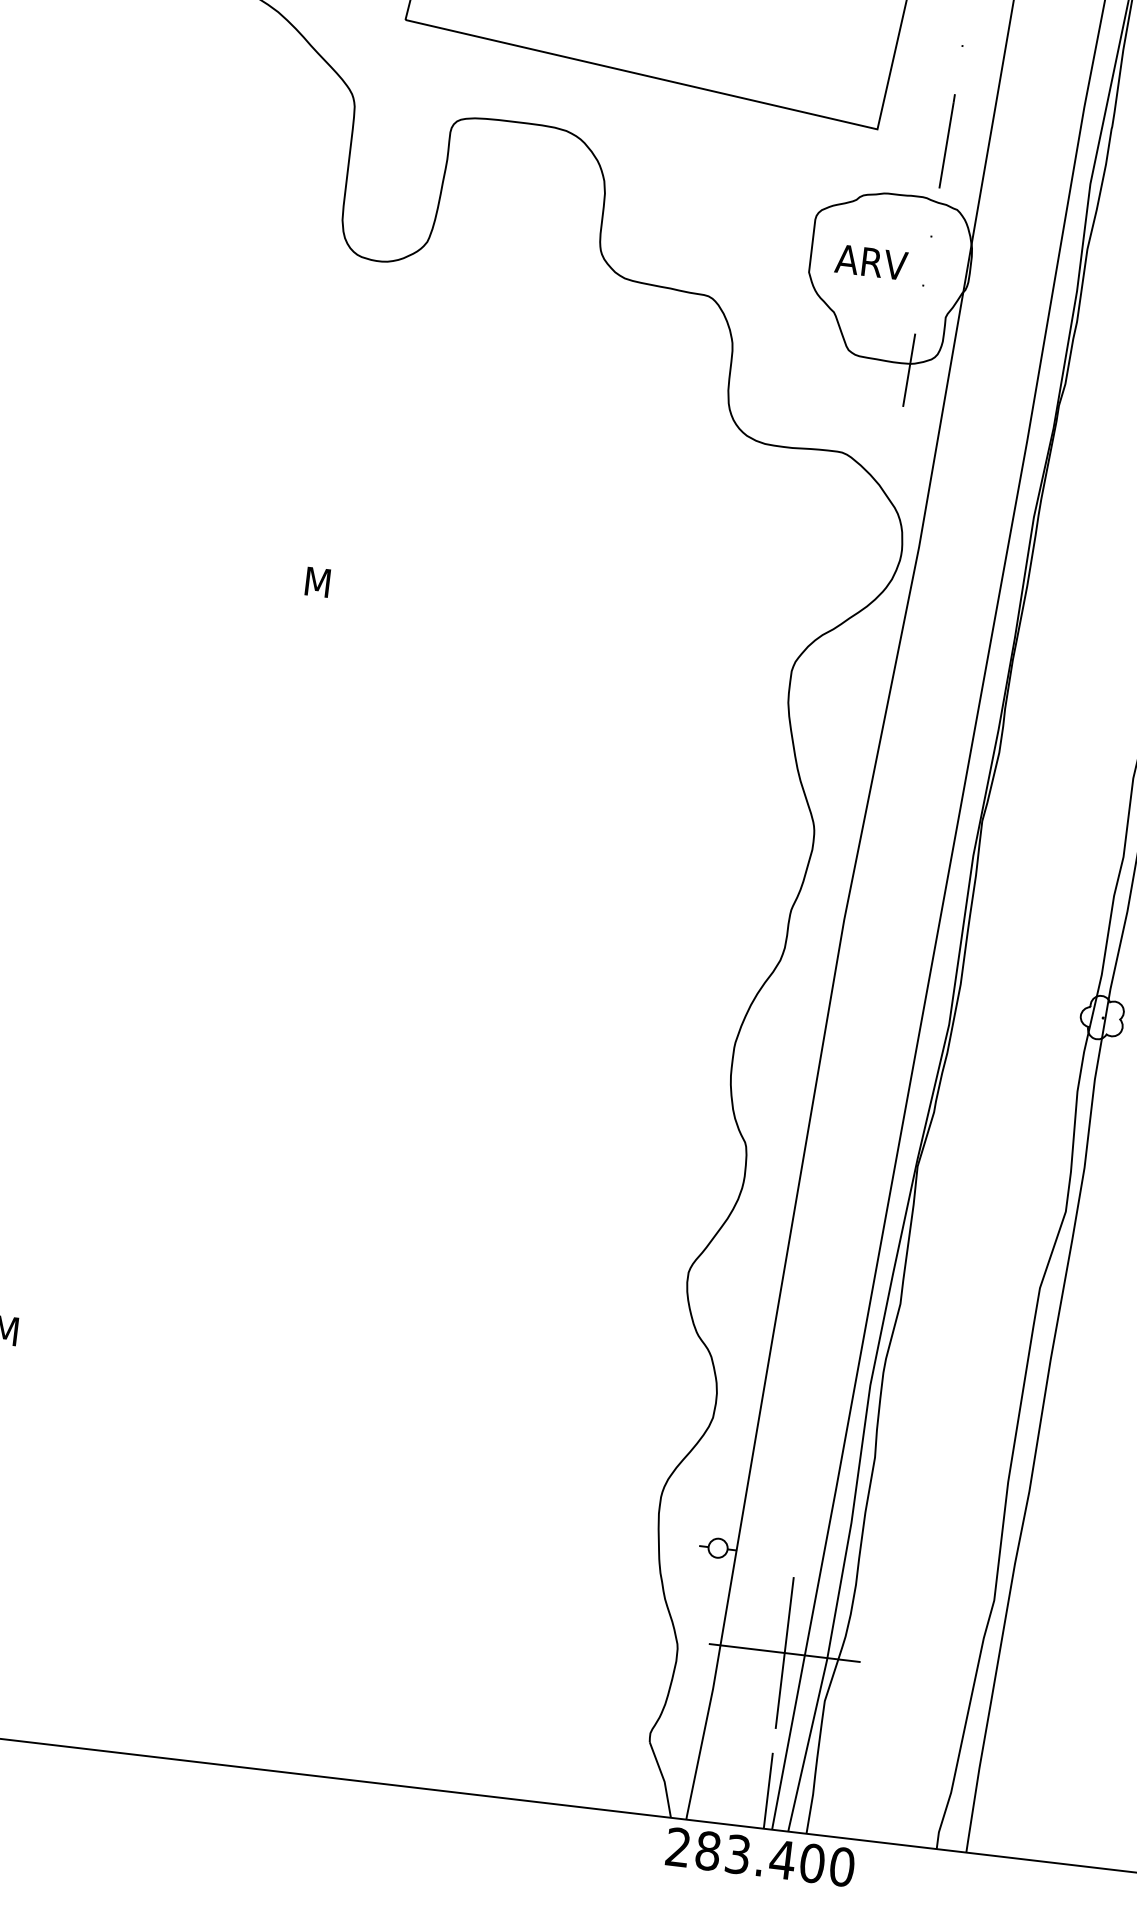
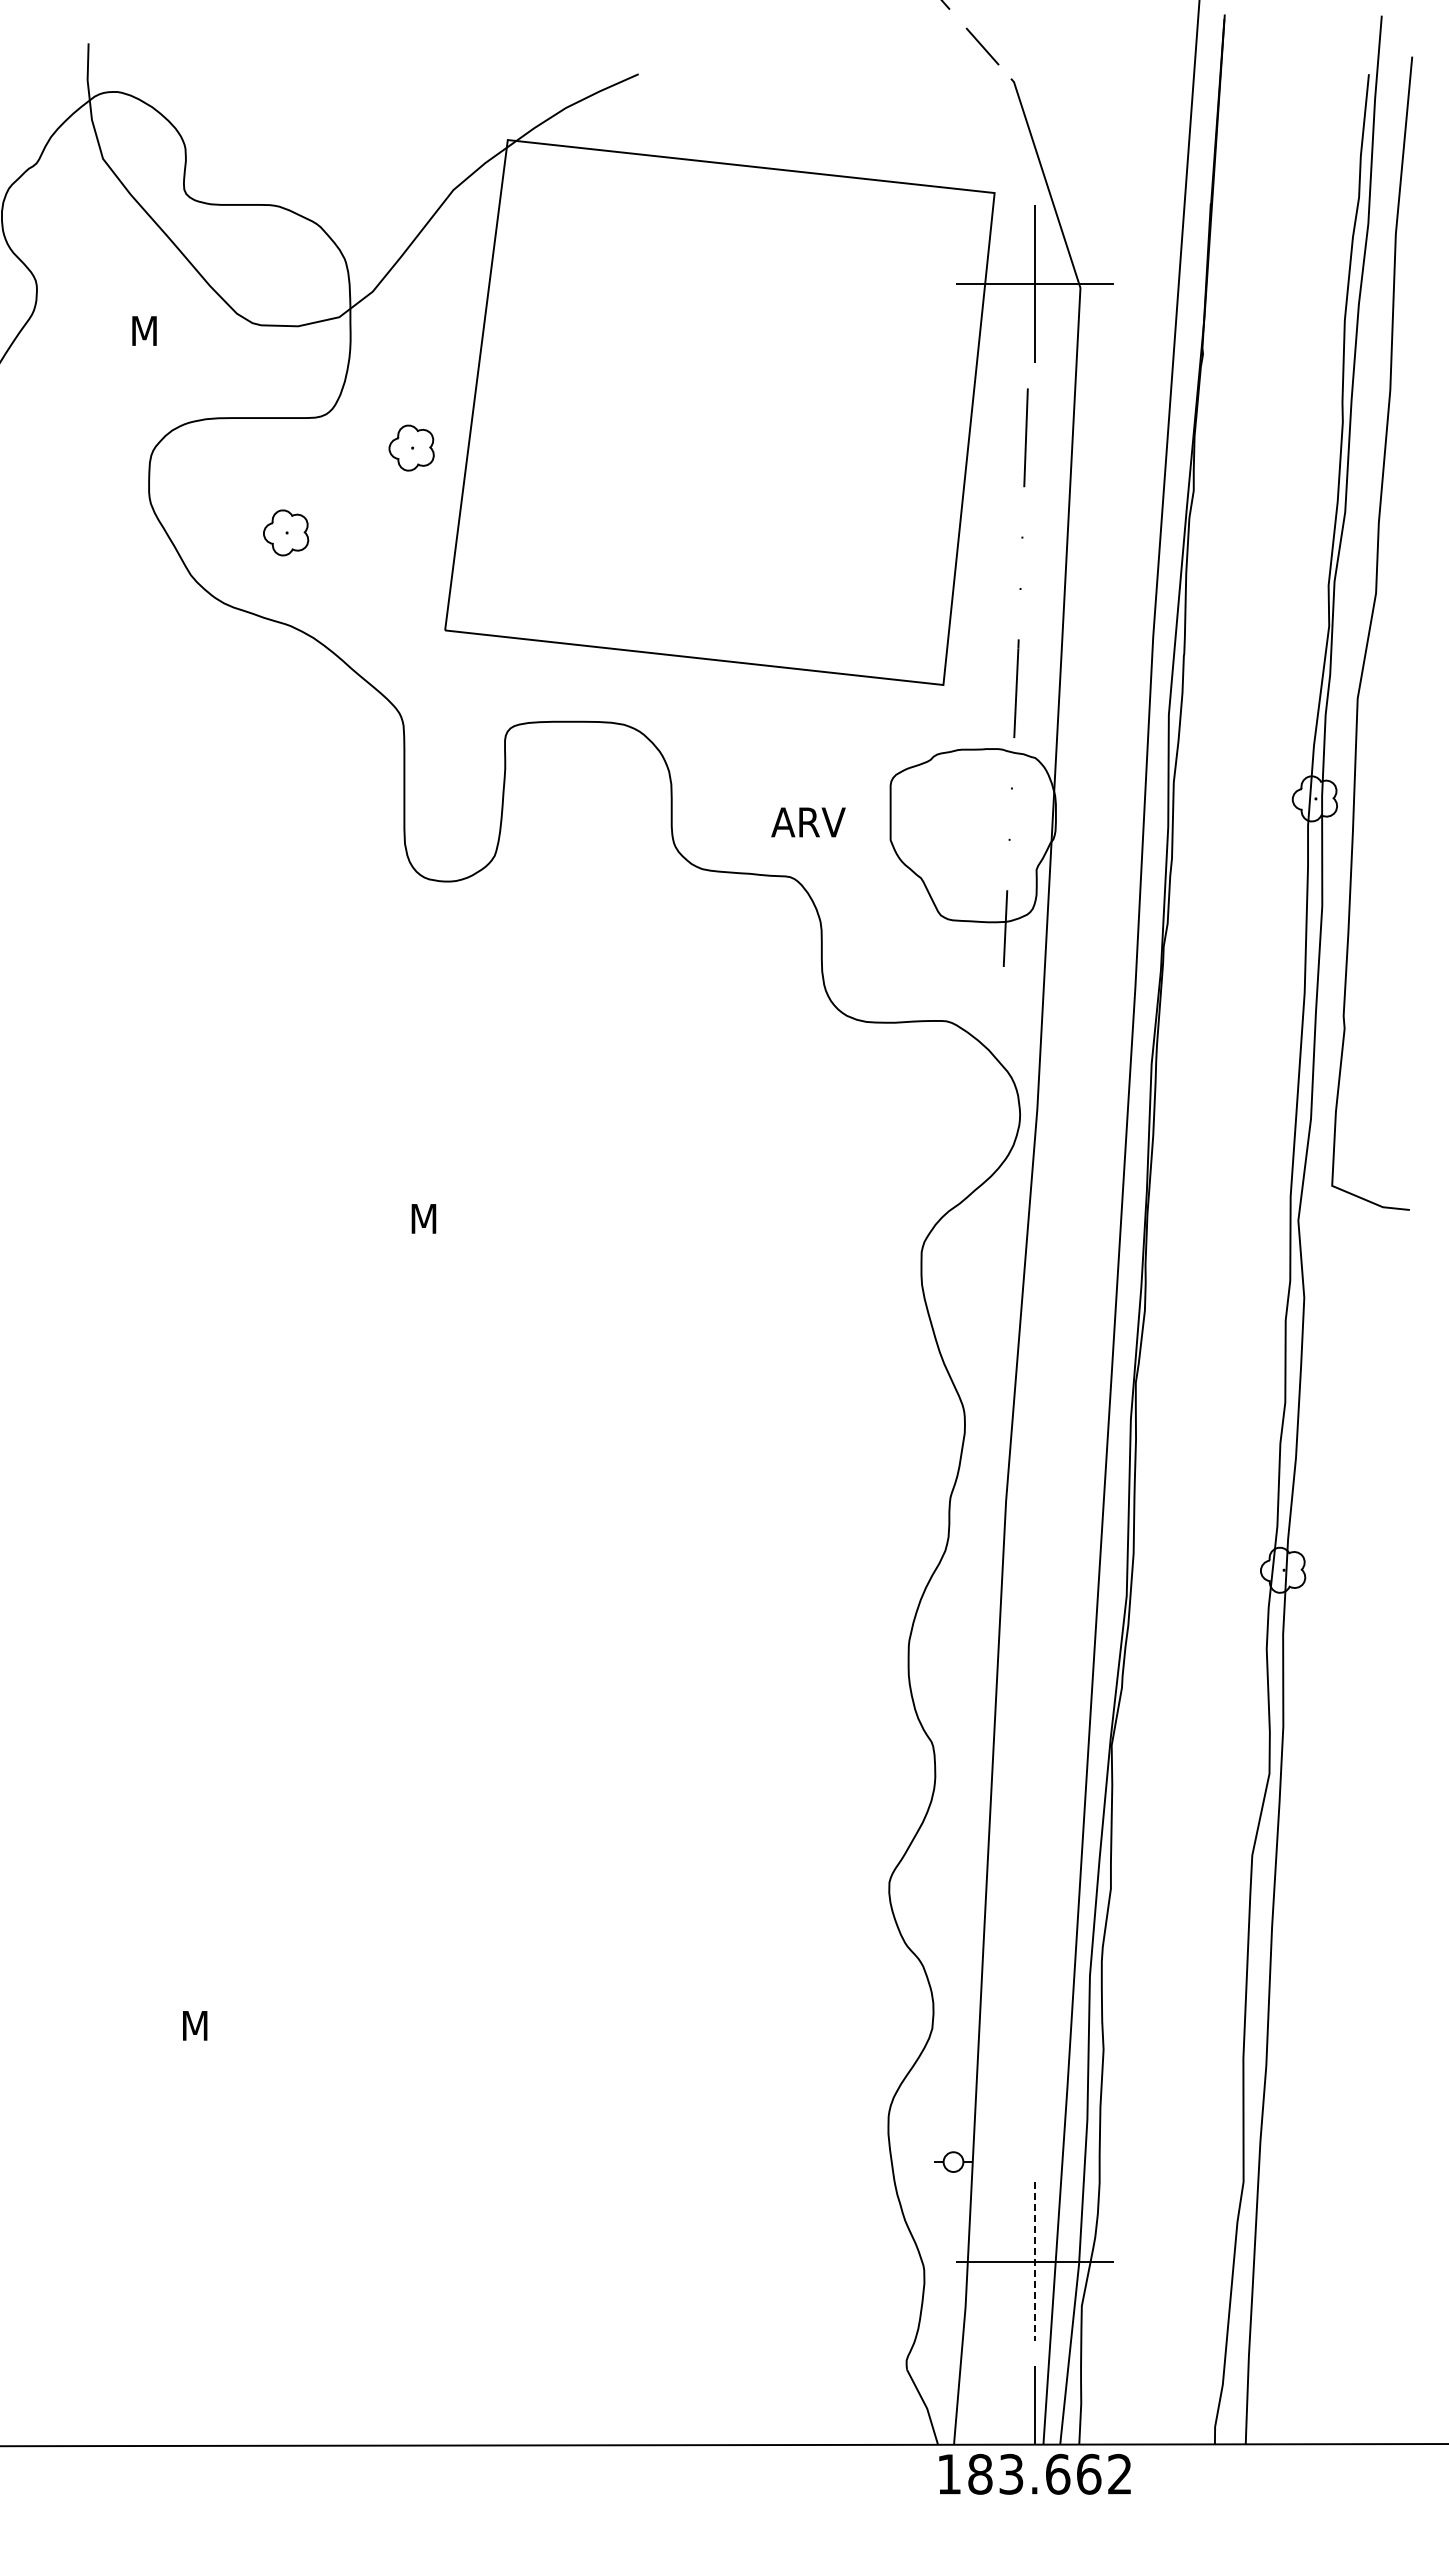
text: (871, 262) -> (808, 822), moved
line: (784, 1653) -> (1034, 2262), solid -> dashed
text: (760, 1856) -> (1034, 2473), 283.400 -> 183.662

